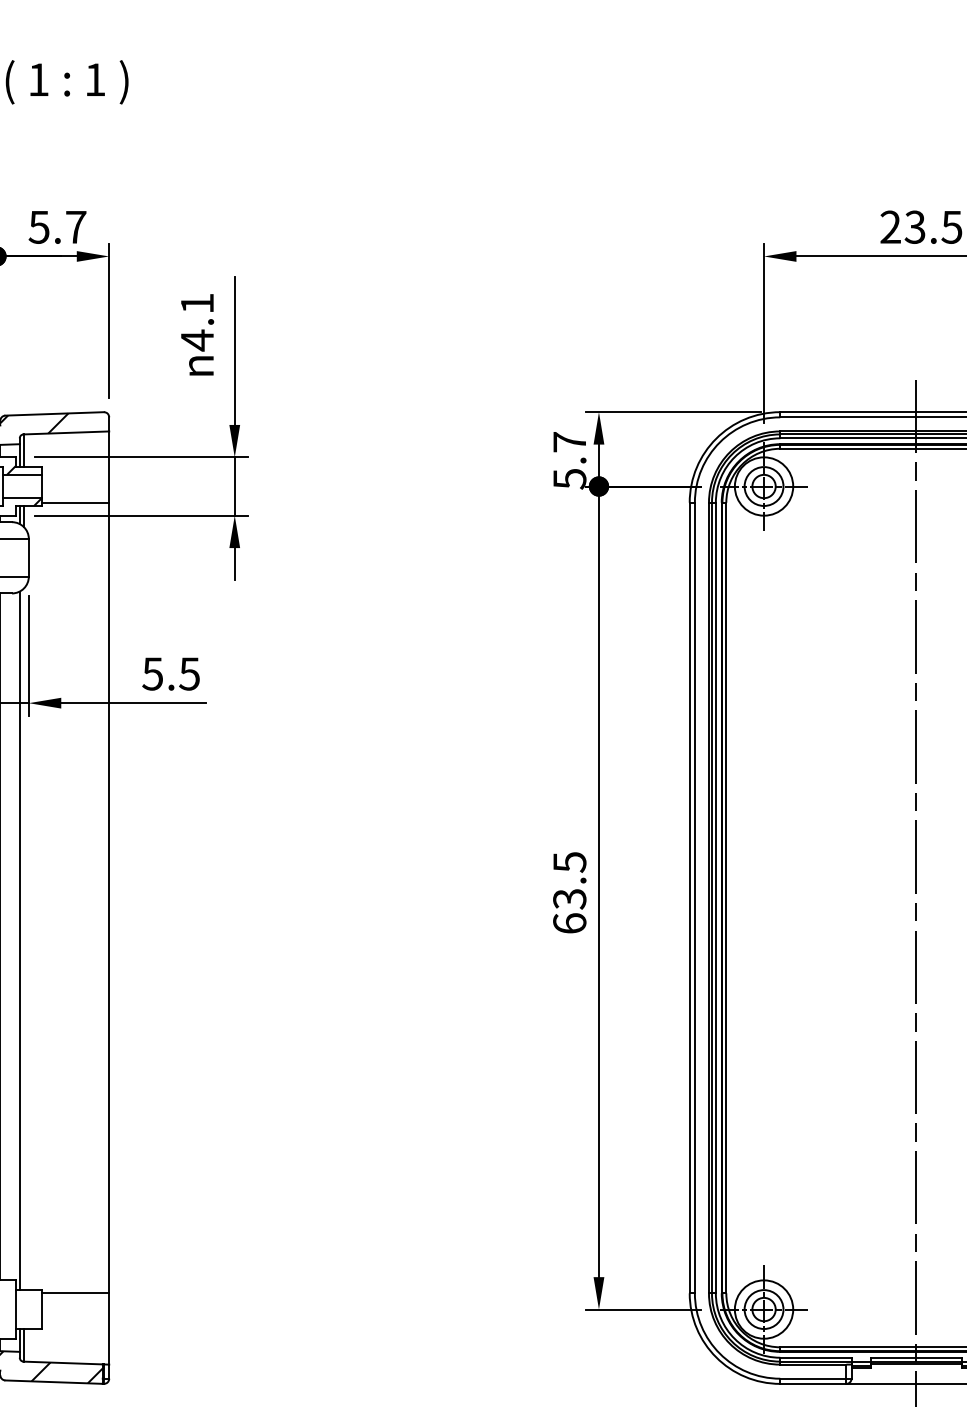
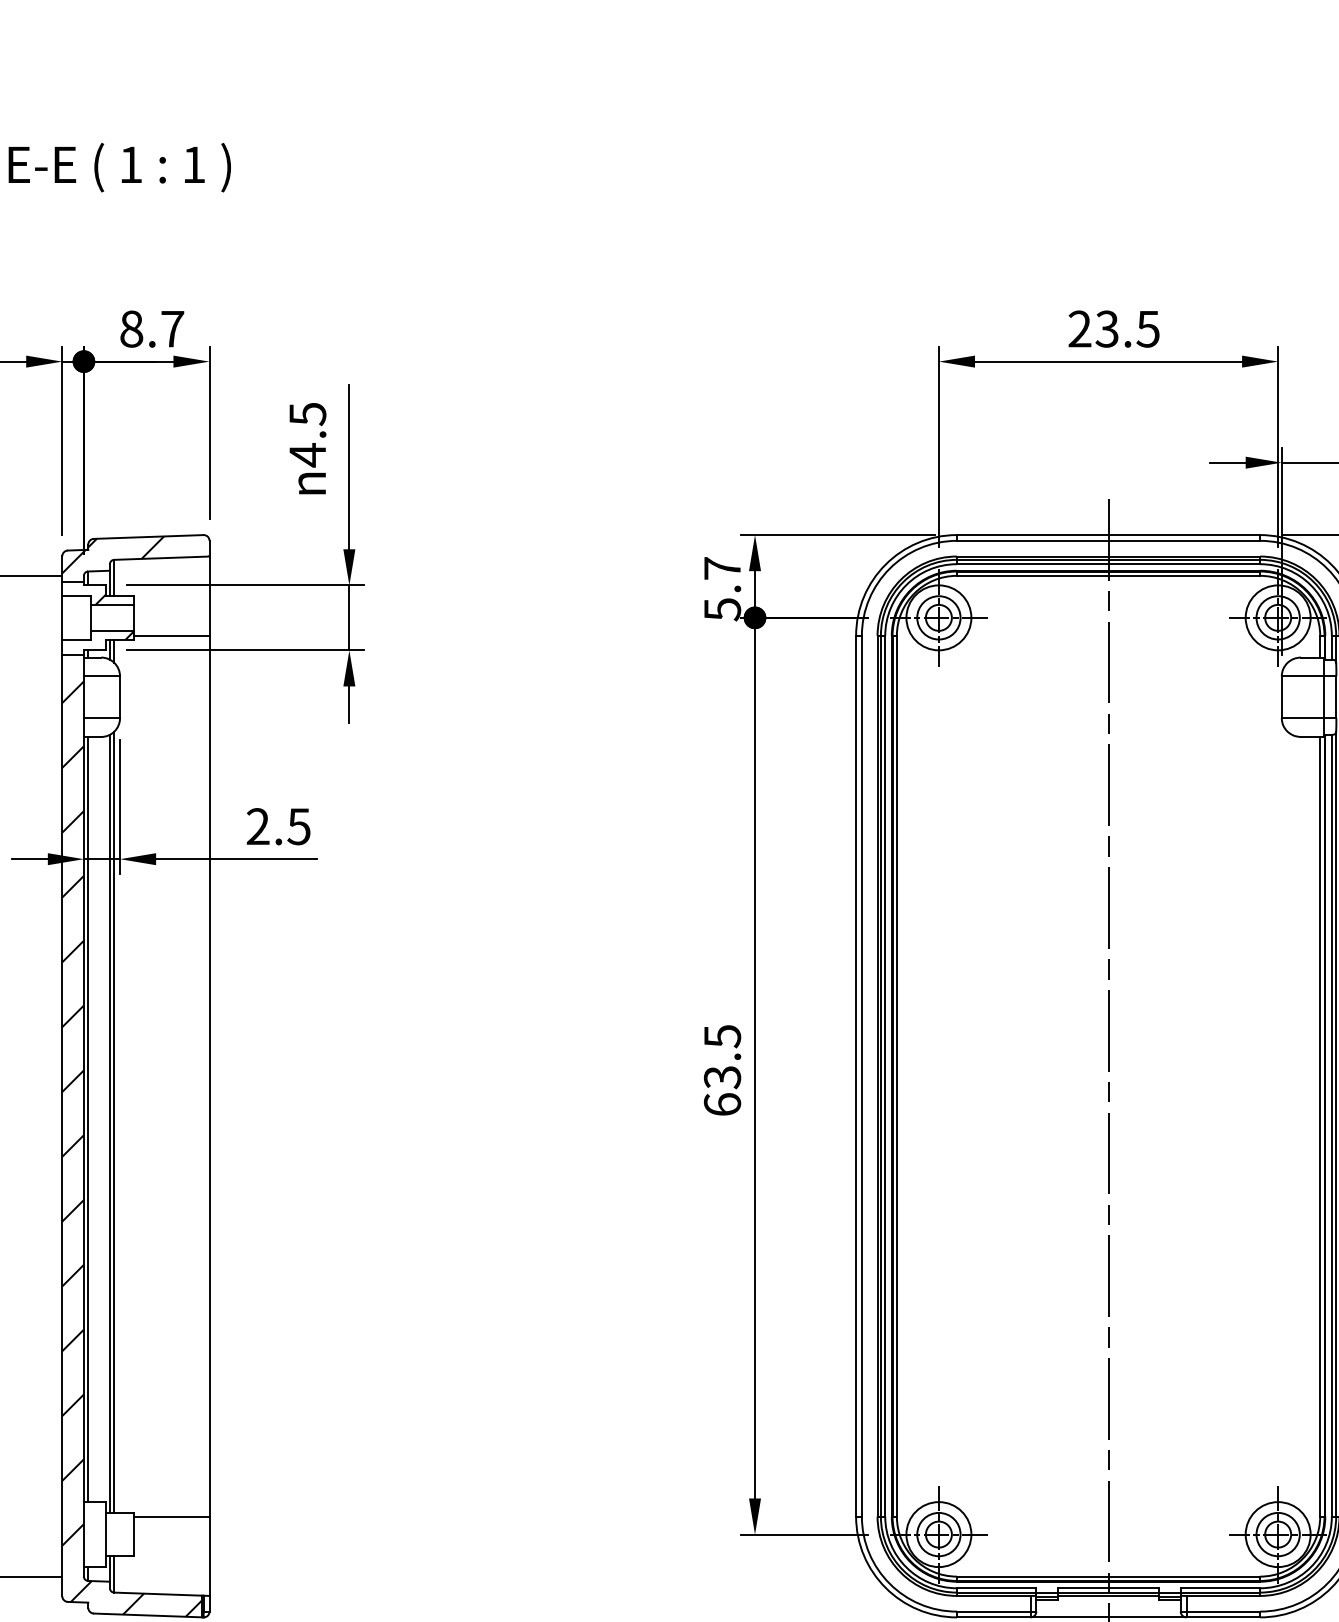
text: (39, 226) -> (131, 328), 5.7 -> 8.7
text: (197, 303) -> (307, 414), 4.1 -> 4.5
text: (152, 673) -> (257, 826), 5.5 -> 2.5
line: (23, 938) -> (114, 1121), added

